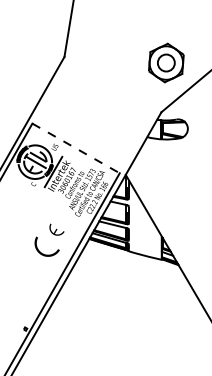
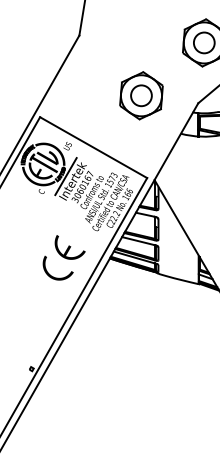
part: (114, 105) -> (140, 94), added
line: (76, 148) -> (94, 147), dashed -> solid
part: (56, 229) -> (69, 247), size x1.67

